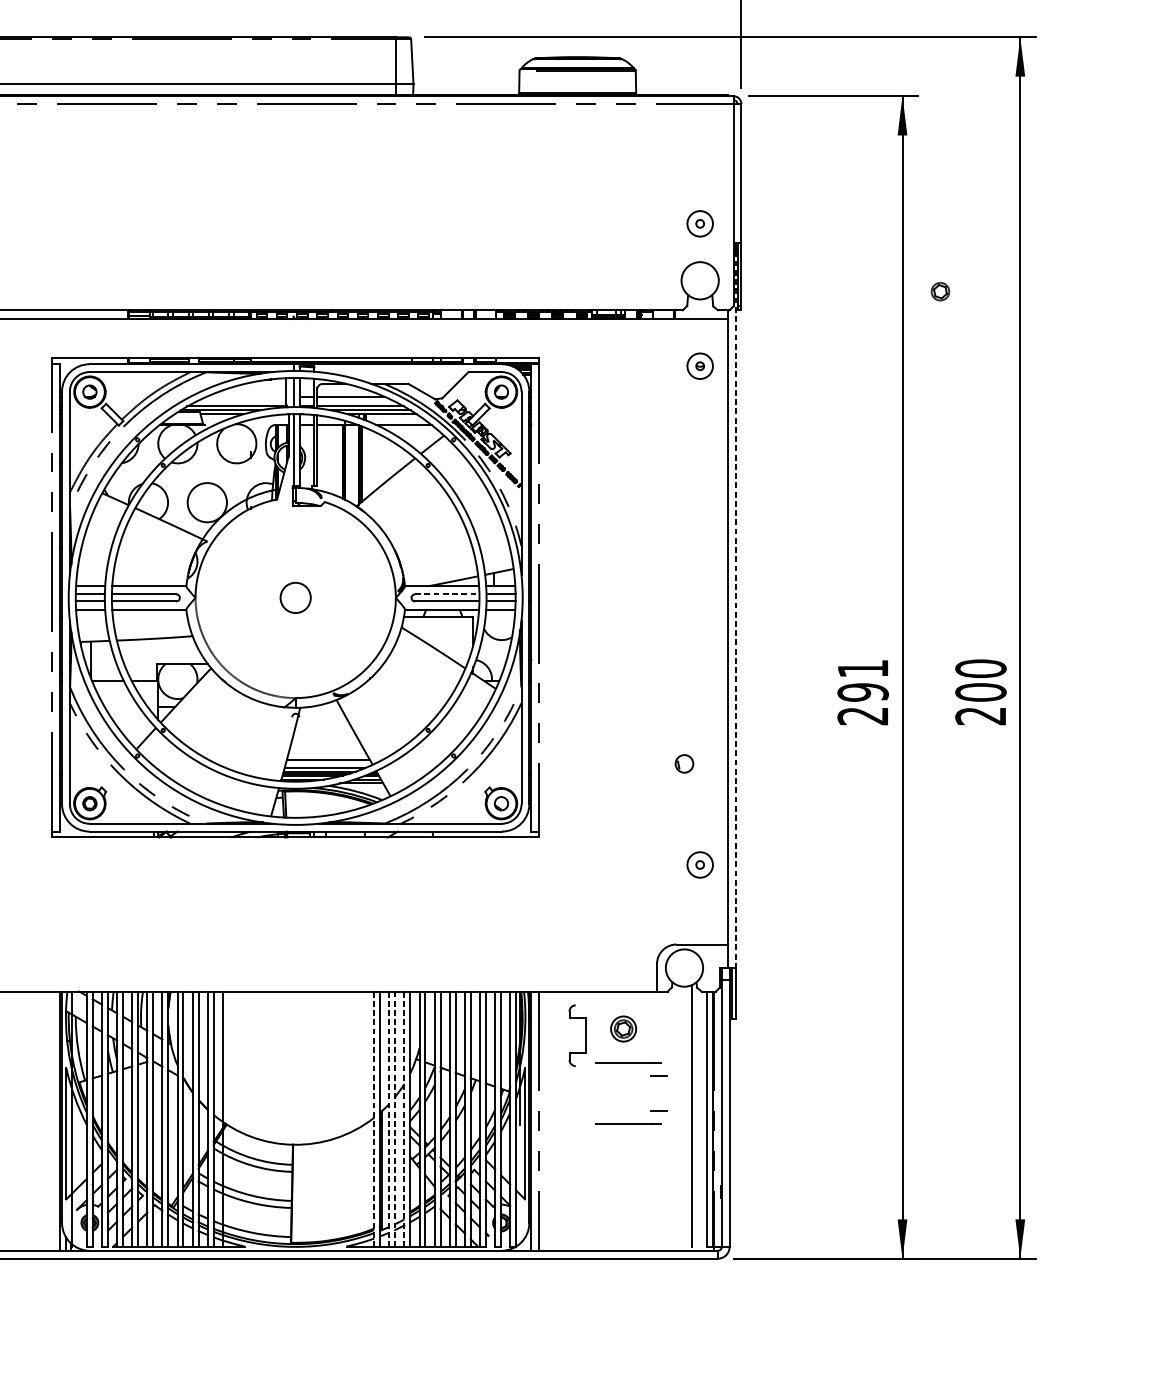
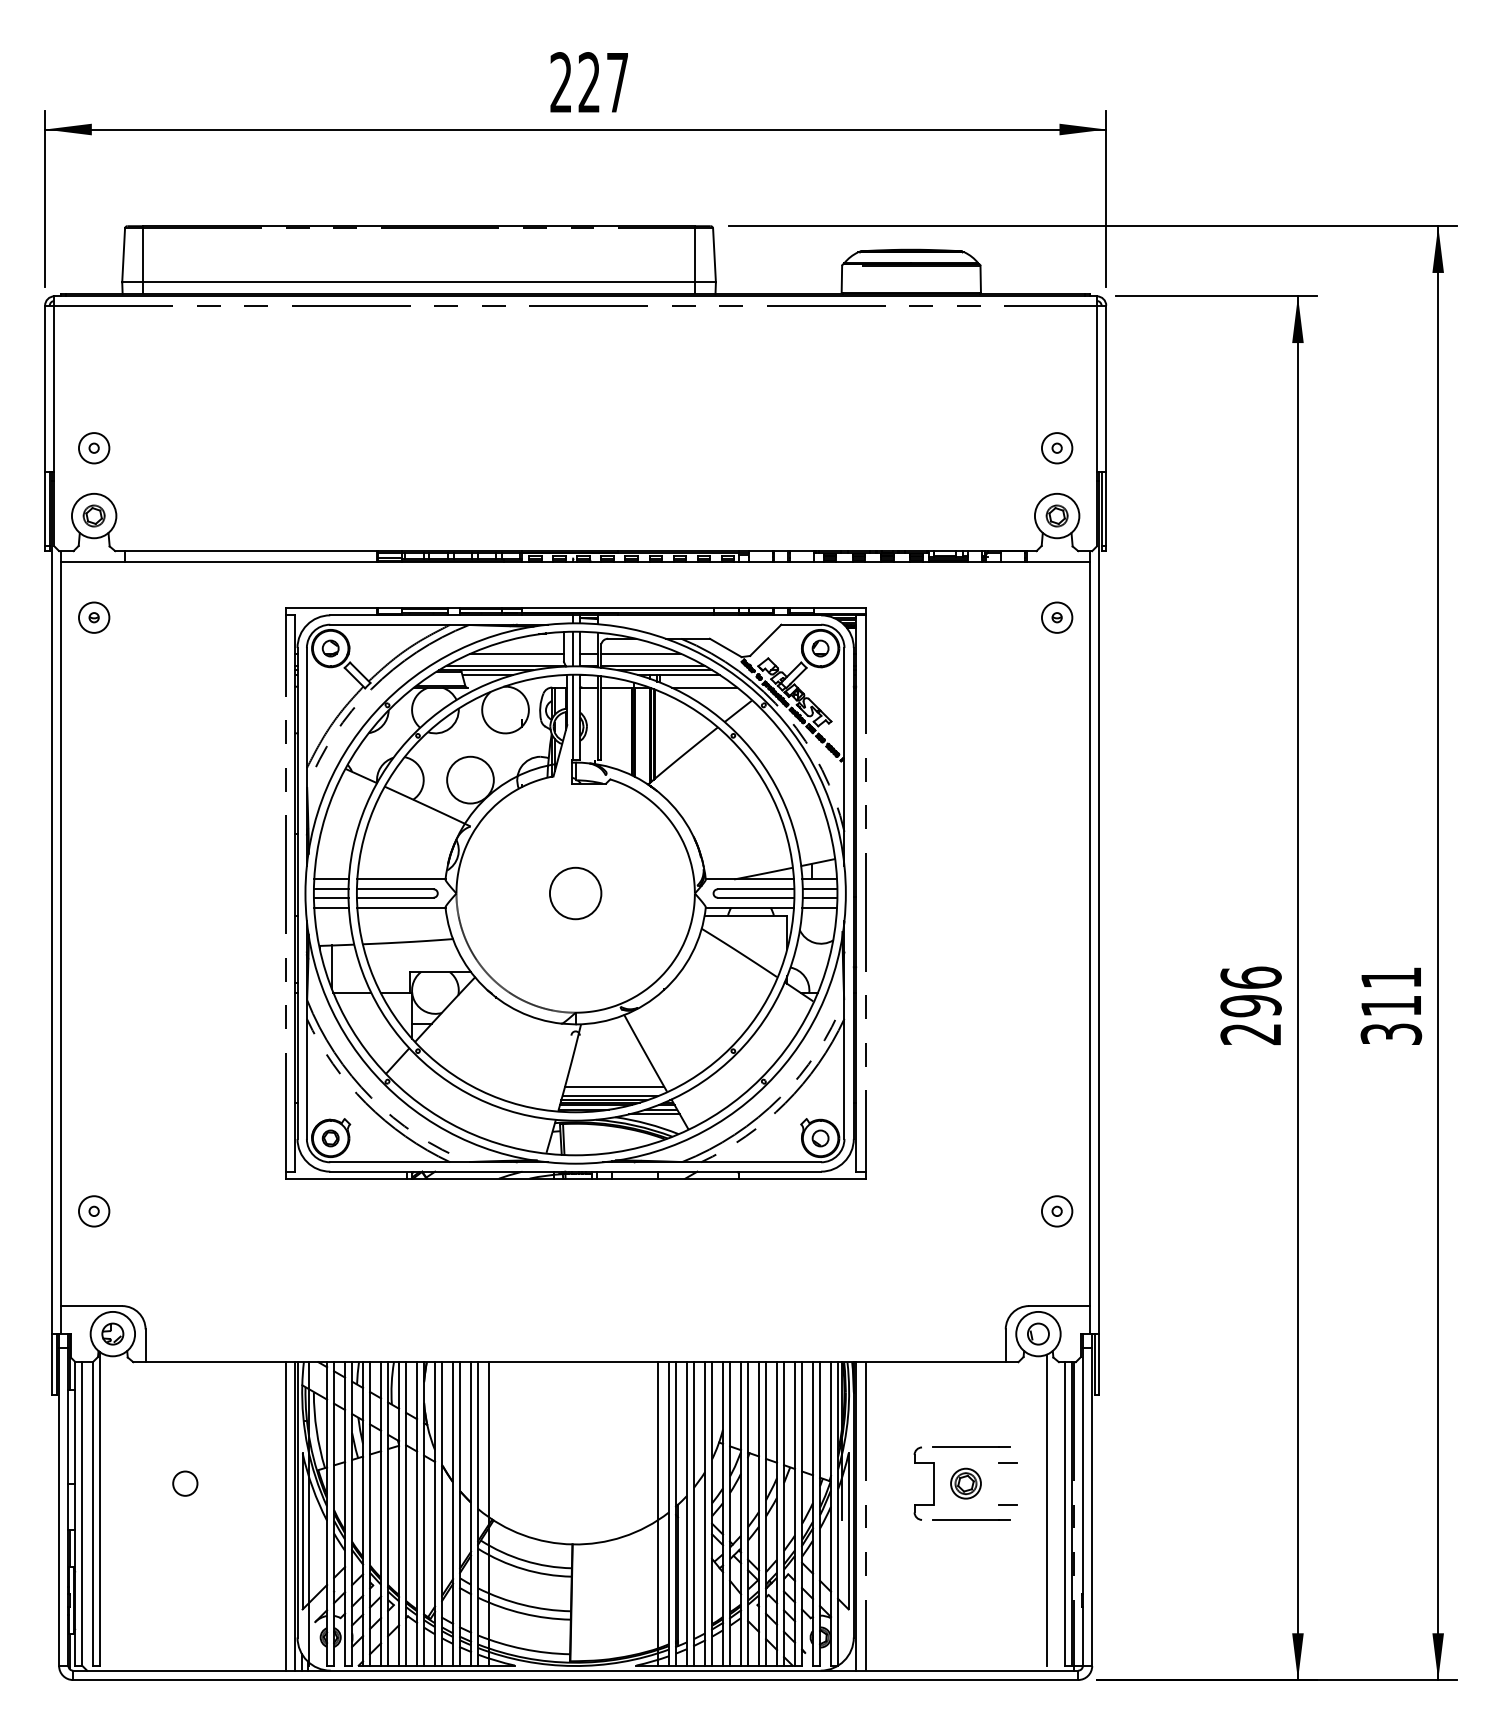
part: (939, 291) -> (1056, 515), moved
line: (245, 396) -> (516, 653), added
line: (447, 594) -> (756, 889), dashed -> solid
circle: (295, 597) -> (575, 893), size x1.43
line: (735, 609) -> (1099, 907), dashed -> solid
text: (862, 668) -> (1250, 977), 291 -> 296
text: (981, 692) -> (1391, 1005), 200 -> 311
part: (684, 763) -> (1038, 1333), moved
part: (623, 1028) -> (965, 1483), moved
part: (585, 1035) -> (933, 1483), moved
line: (365, 1119) -> (658, 1514), added
line: (374, 1119) -> (669, 1514), dashed -> solid
line: (389, 1119) -> (687, 1514), dashed -> solid
line: (395, 1119) -> (694, 1514), dashed -> solid
line: (404, 1119) -> (705, 1514), dashed -> solid
line: (51, 1121) -> (285, 1516), added

